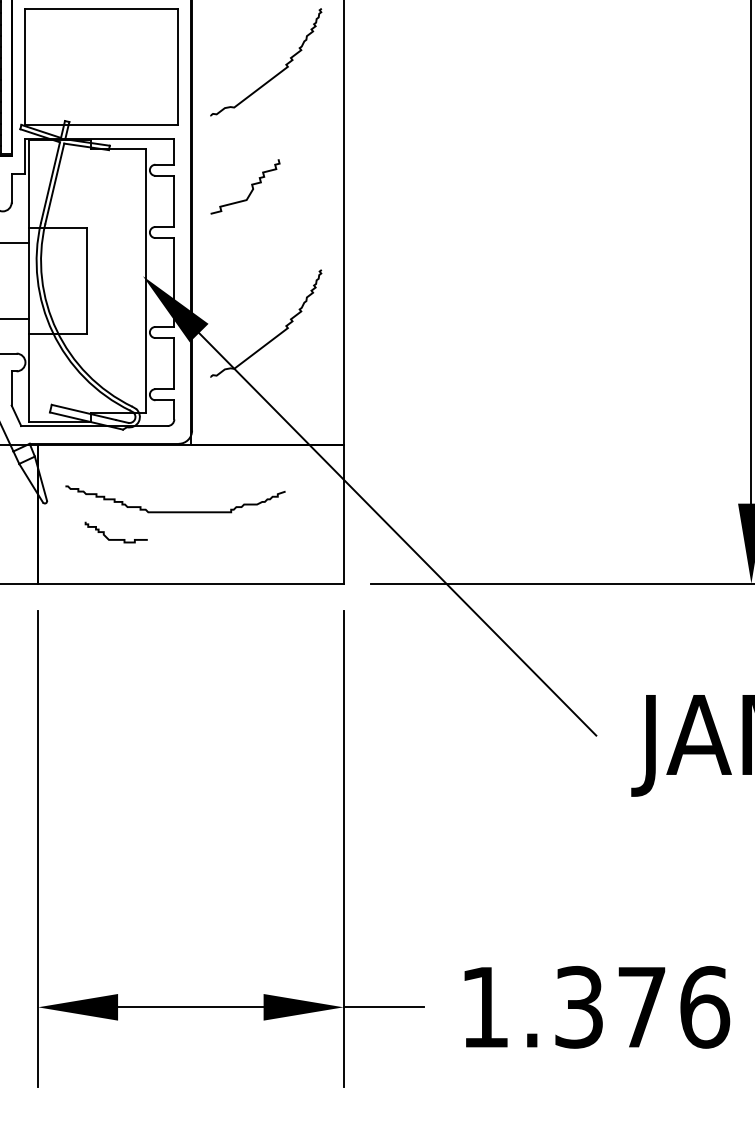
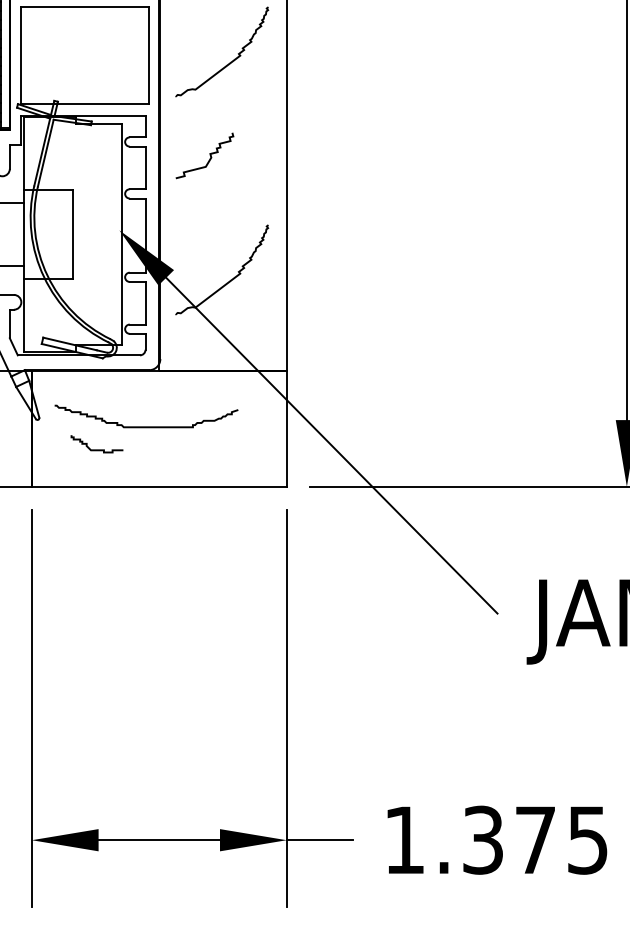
text: (705, 1006) -> (588, 839), 1.376 -> 1.375

